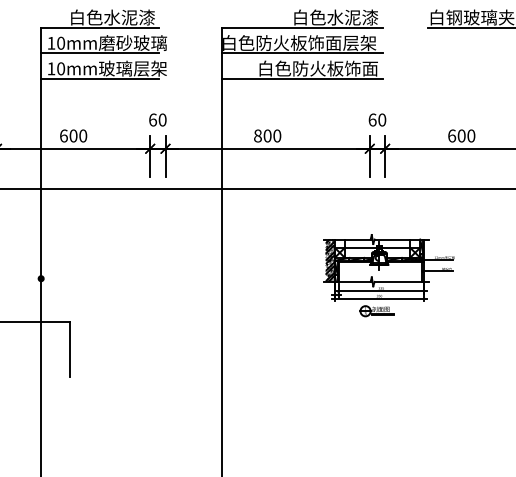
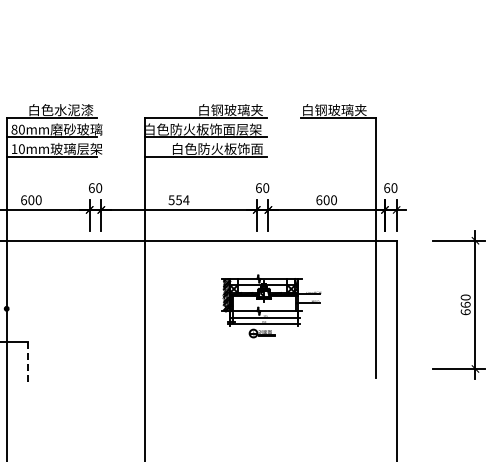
text: (343, 18) -> (236, 110), 白色水泥漆 -> 白钢玻璃夹
text: (51, 43) -> (14, 129), 10mm -> 80mm
text: (266, 136) -> (178, 200), 800 -> 554
line: (69, 349) -> (28, 362), solid -> dashed

